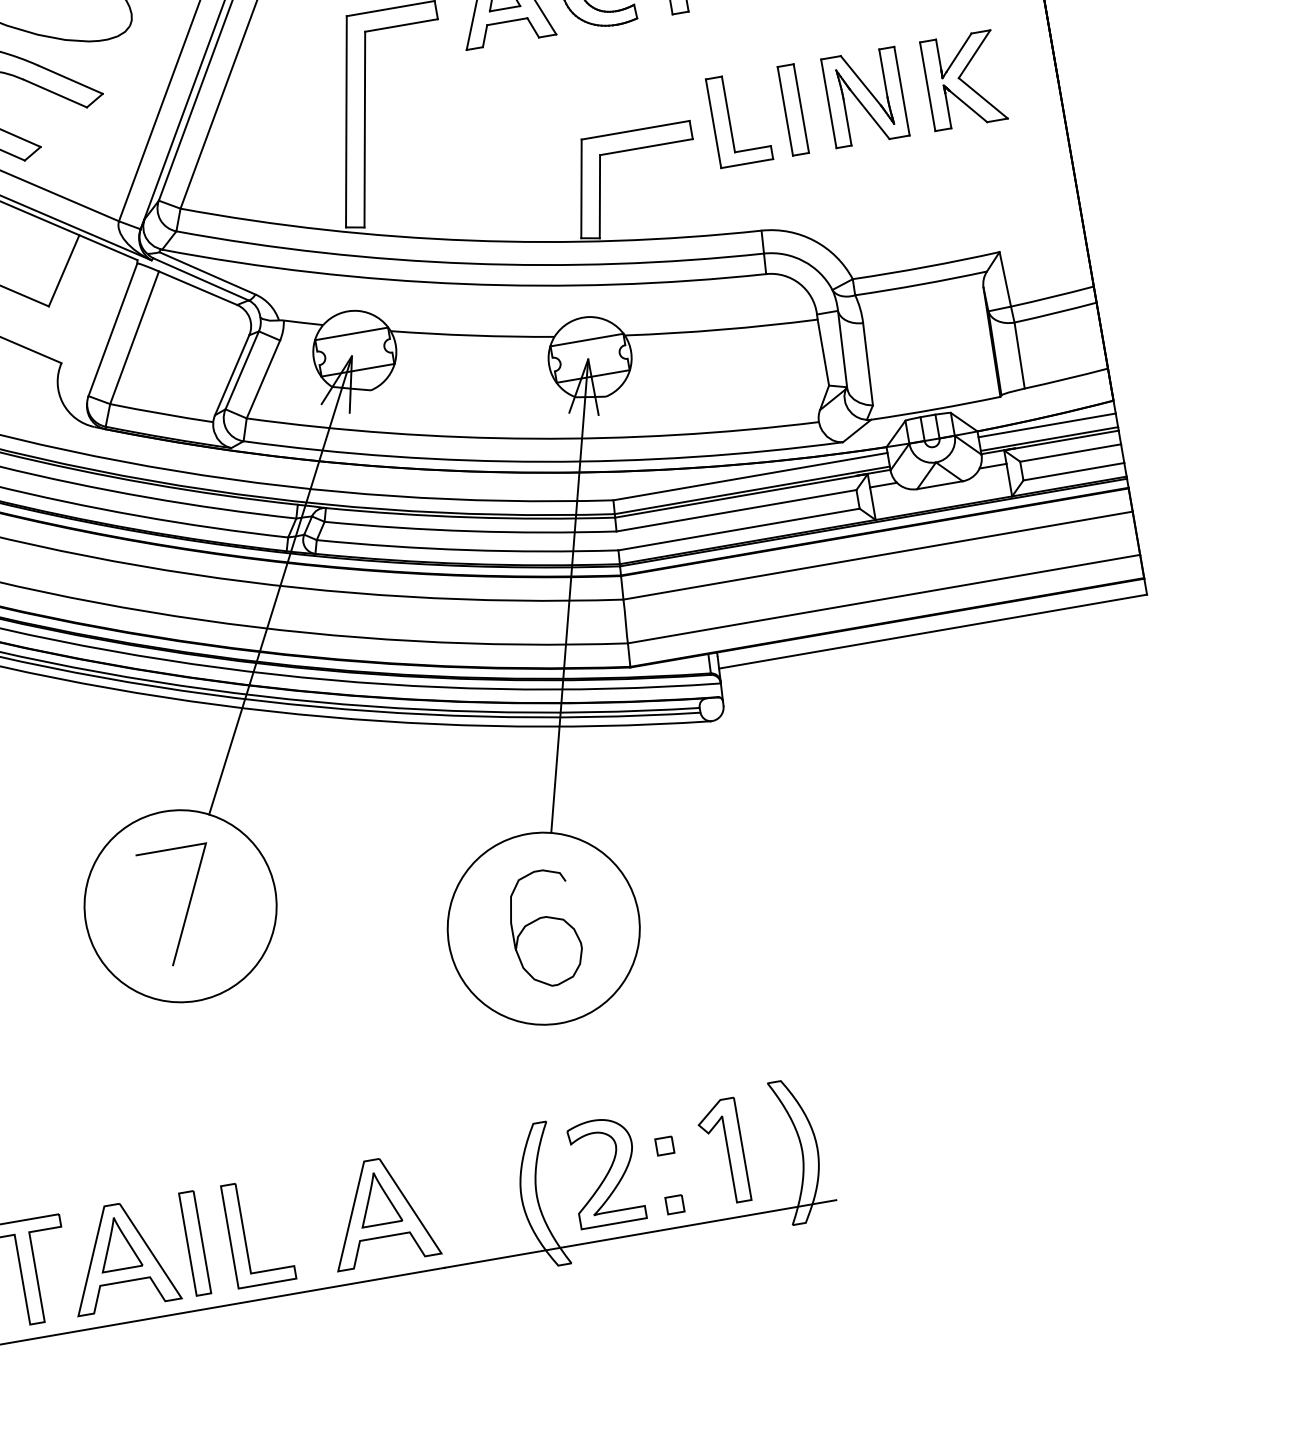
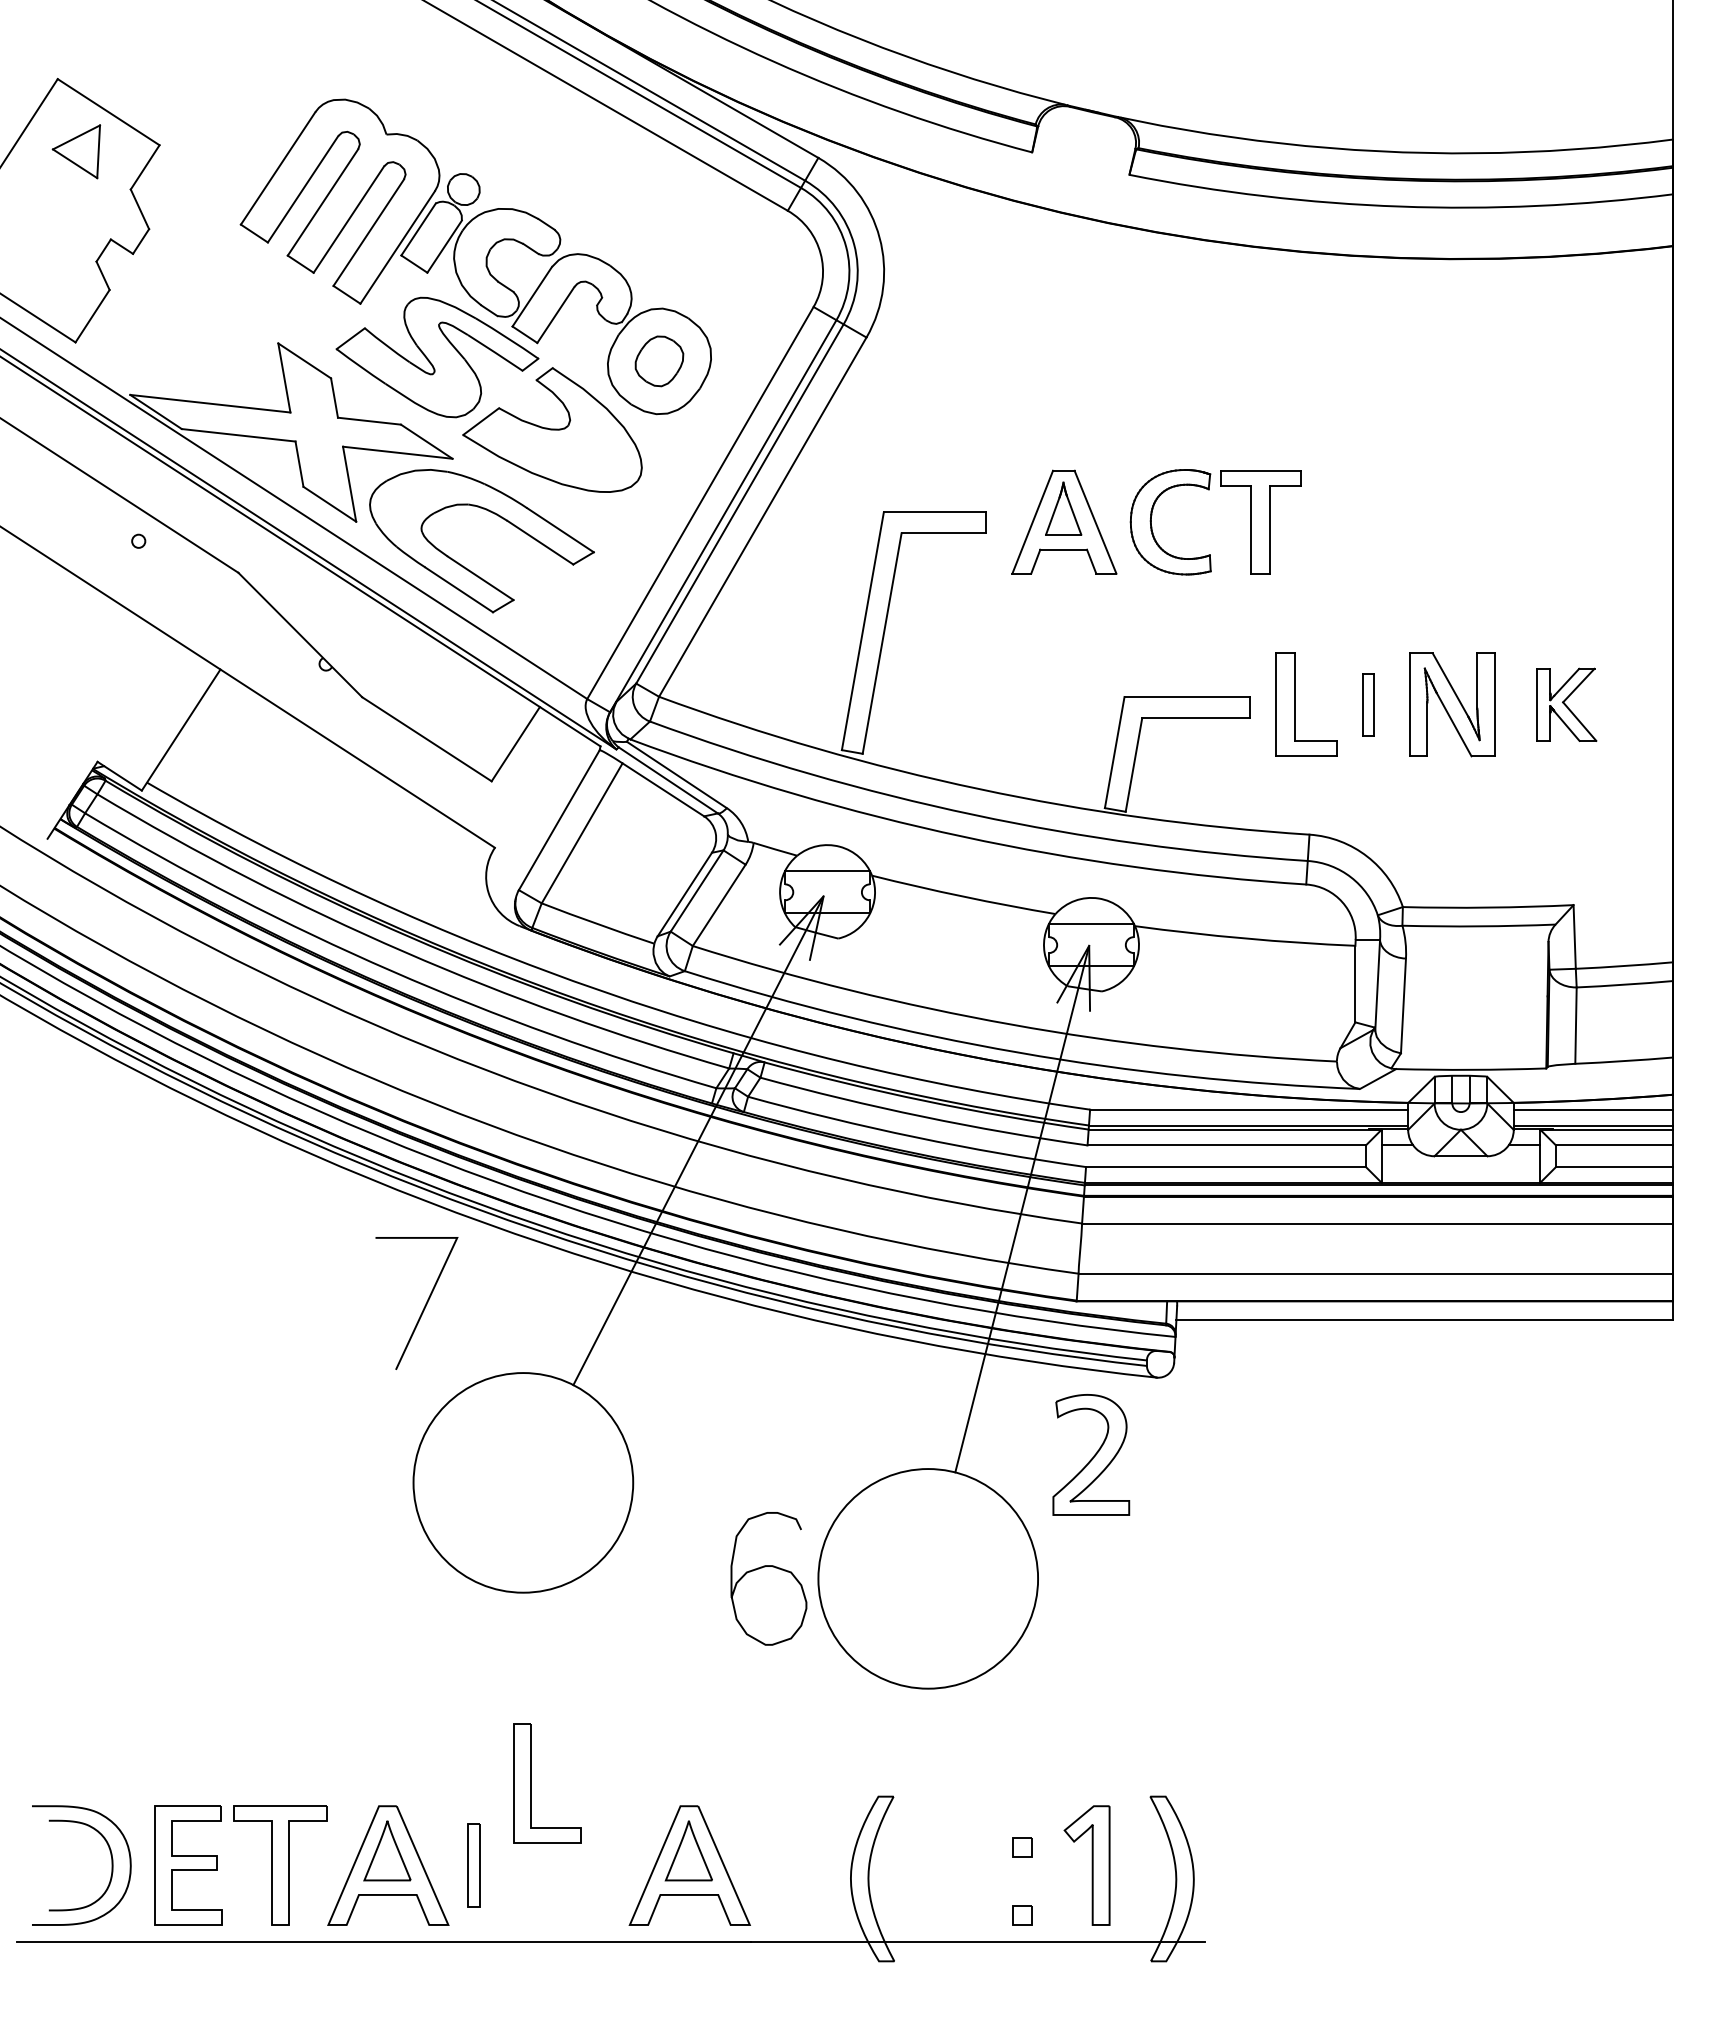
part: (963, 80) -> (1566, 704), size x0.7
part: (793, 109) -> (1368, 704), size x0.6
line: (187, 908) -> (423, 1307), moved
curve: (540, 919) -> (765, 1567), moved
part: (605, 1171) -> (1091, 1454), moved
part: (244, 1234) -> (531, 1783), moved
part: (195, 1243) -> (474, 1865), size x0.7

